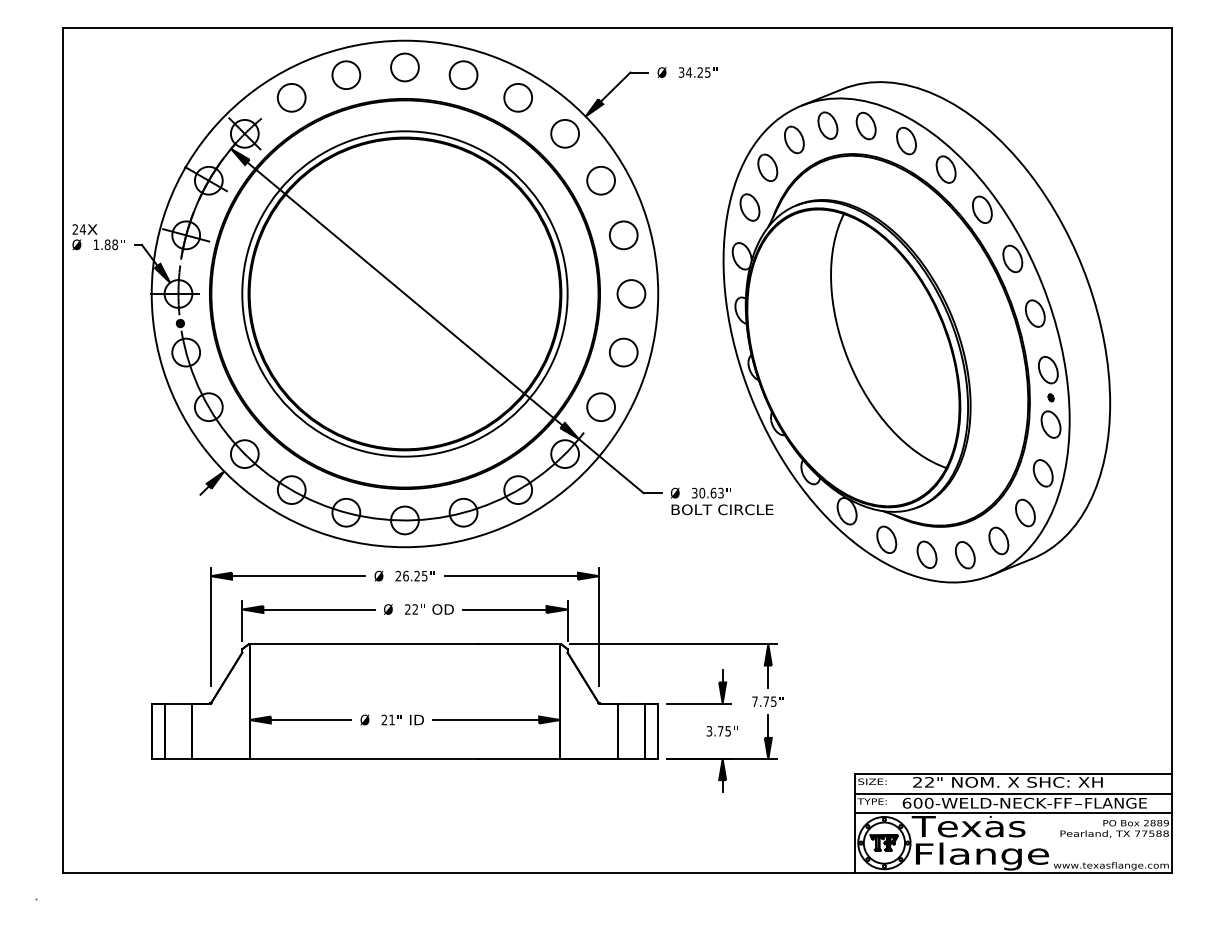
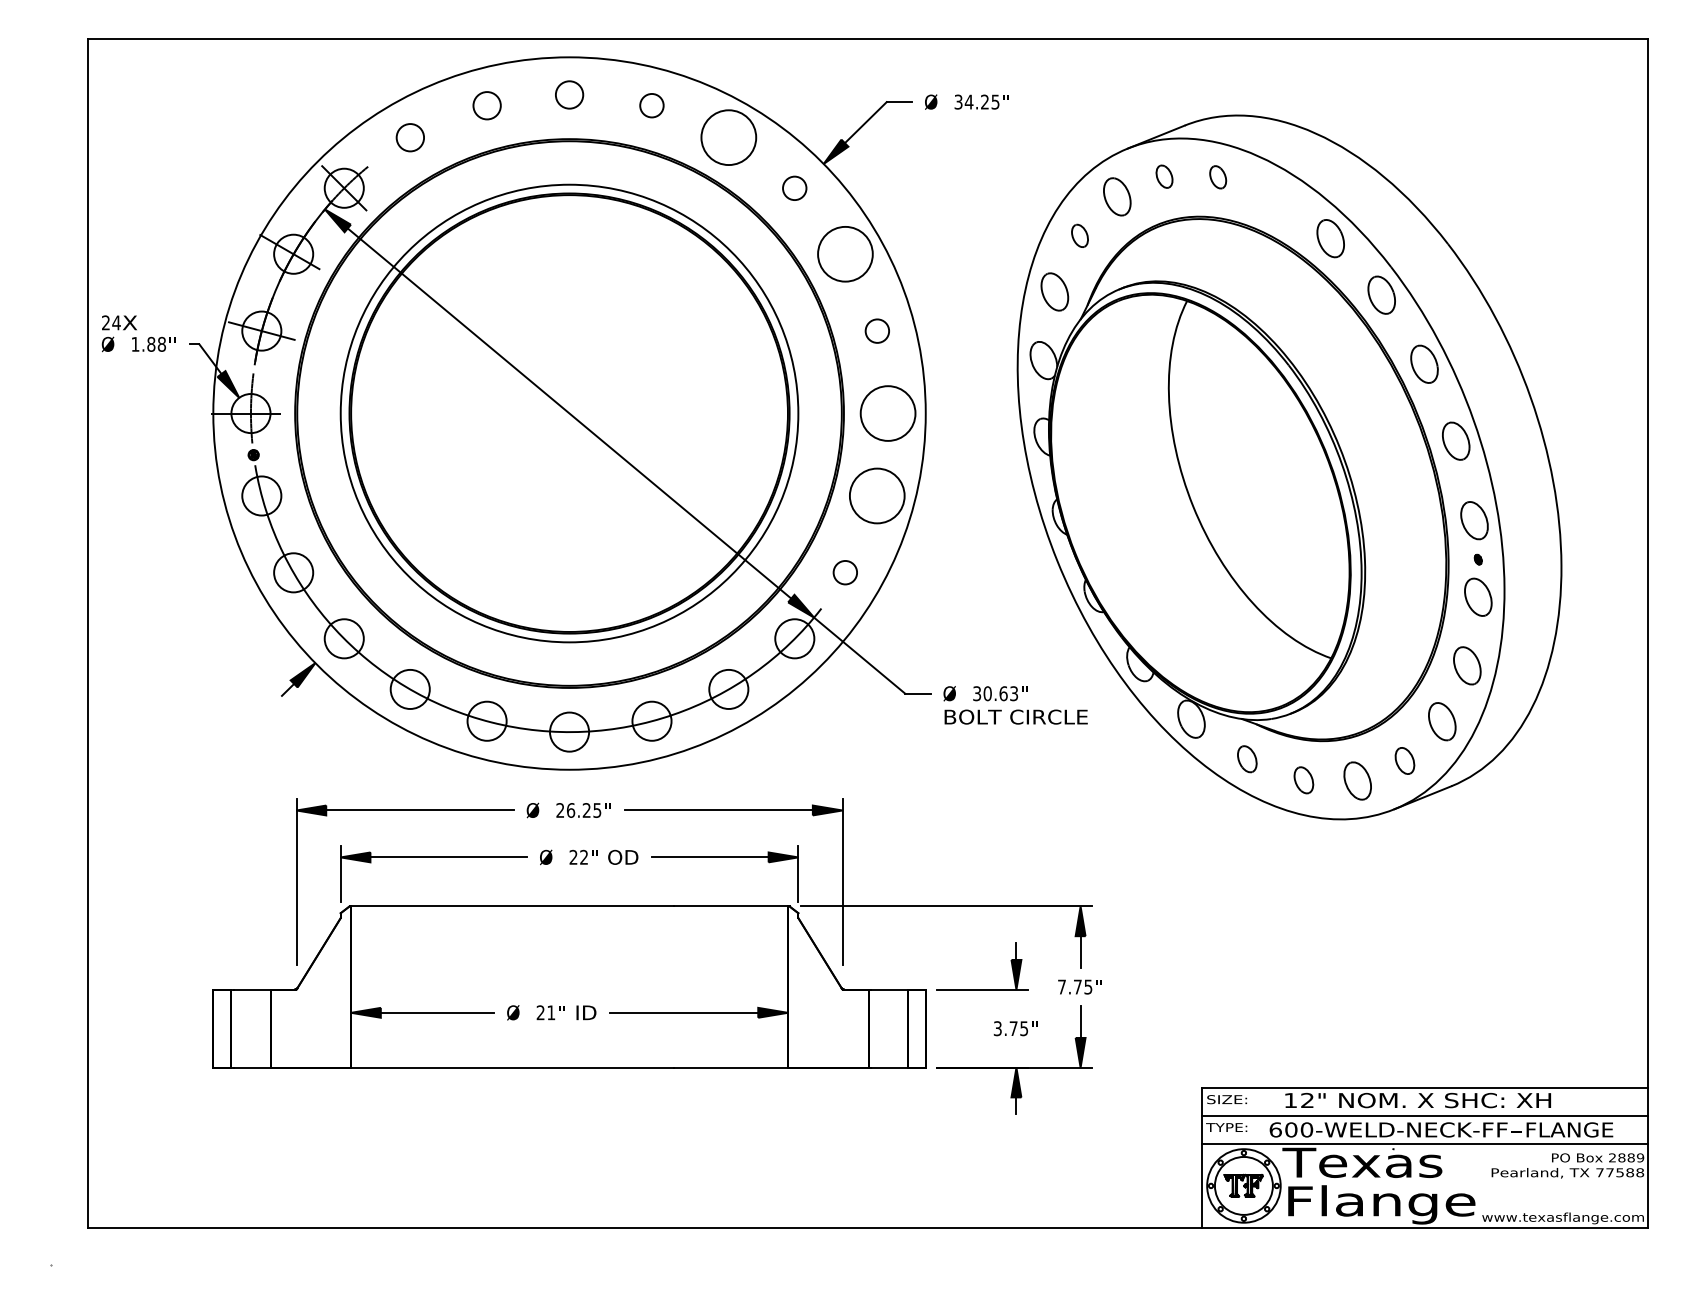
circle: (404, 67) -> (568, 94), size x0.7
circle: (346, 74) -> (487, 104), size x0.7
circle: (463, 74) -> (651, 104), size x0.6
circle: (291, 97) -> (409, 137), size x0.7
circle: (518, 97) -> (729, 137), size x1.4
part: (827, 125) -> (1163, 176), size x0.6
part: (865, 125) -> (1217, 176), size x0.6
circle: (564, 133) -> (793, 187), size x0.6
part: (906, 140) -> (1274, 197), removed
part: (767, 167) -> (1079, 235), size x0.6
circle: (601, 180) -> (845, 253), size x1.4
circle: (623, 235) -> (876, 331), size x0.6
circle: (631, 293) -> (888, 412), size x1.4
circle: (623, 352) -> (876, 495), size x1.4
circle: (600, 406) -> (844, 571), size x0.6
part: (886, 539) -> (1246, 758), size x0.7
part: (998, 540) -> (1404, 760), size x0.7
part: (926, 554) -> (1303, 780), size x0.7
text: (917, 782) -> (1290, 1100), 22" -> 12"

